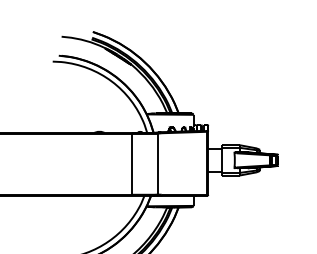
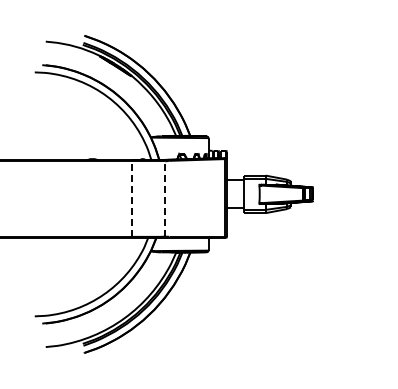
line: (131, 163) -> (132, 198), solid -> dashed
line: (158, 163) -> (165, 198), solid -> dashed

